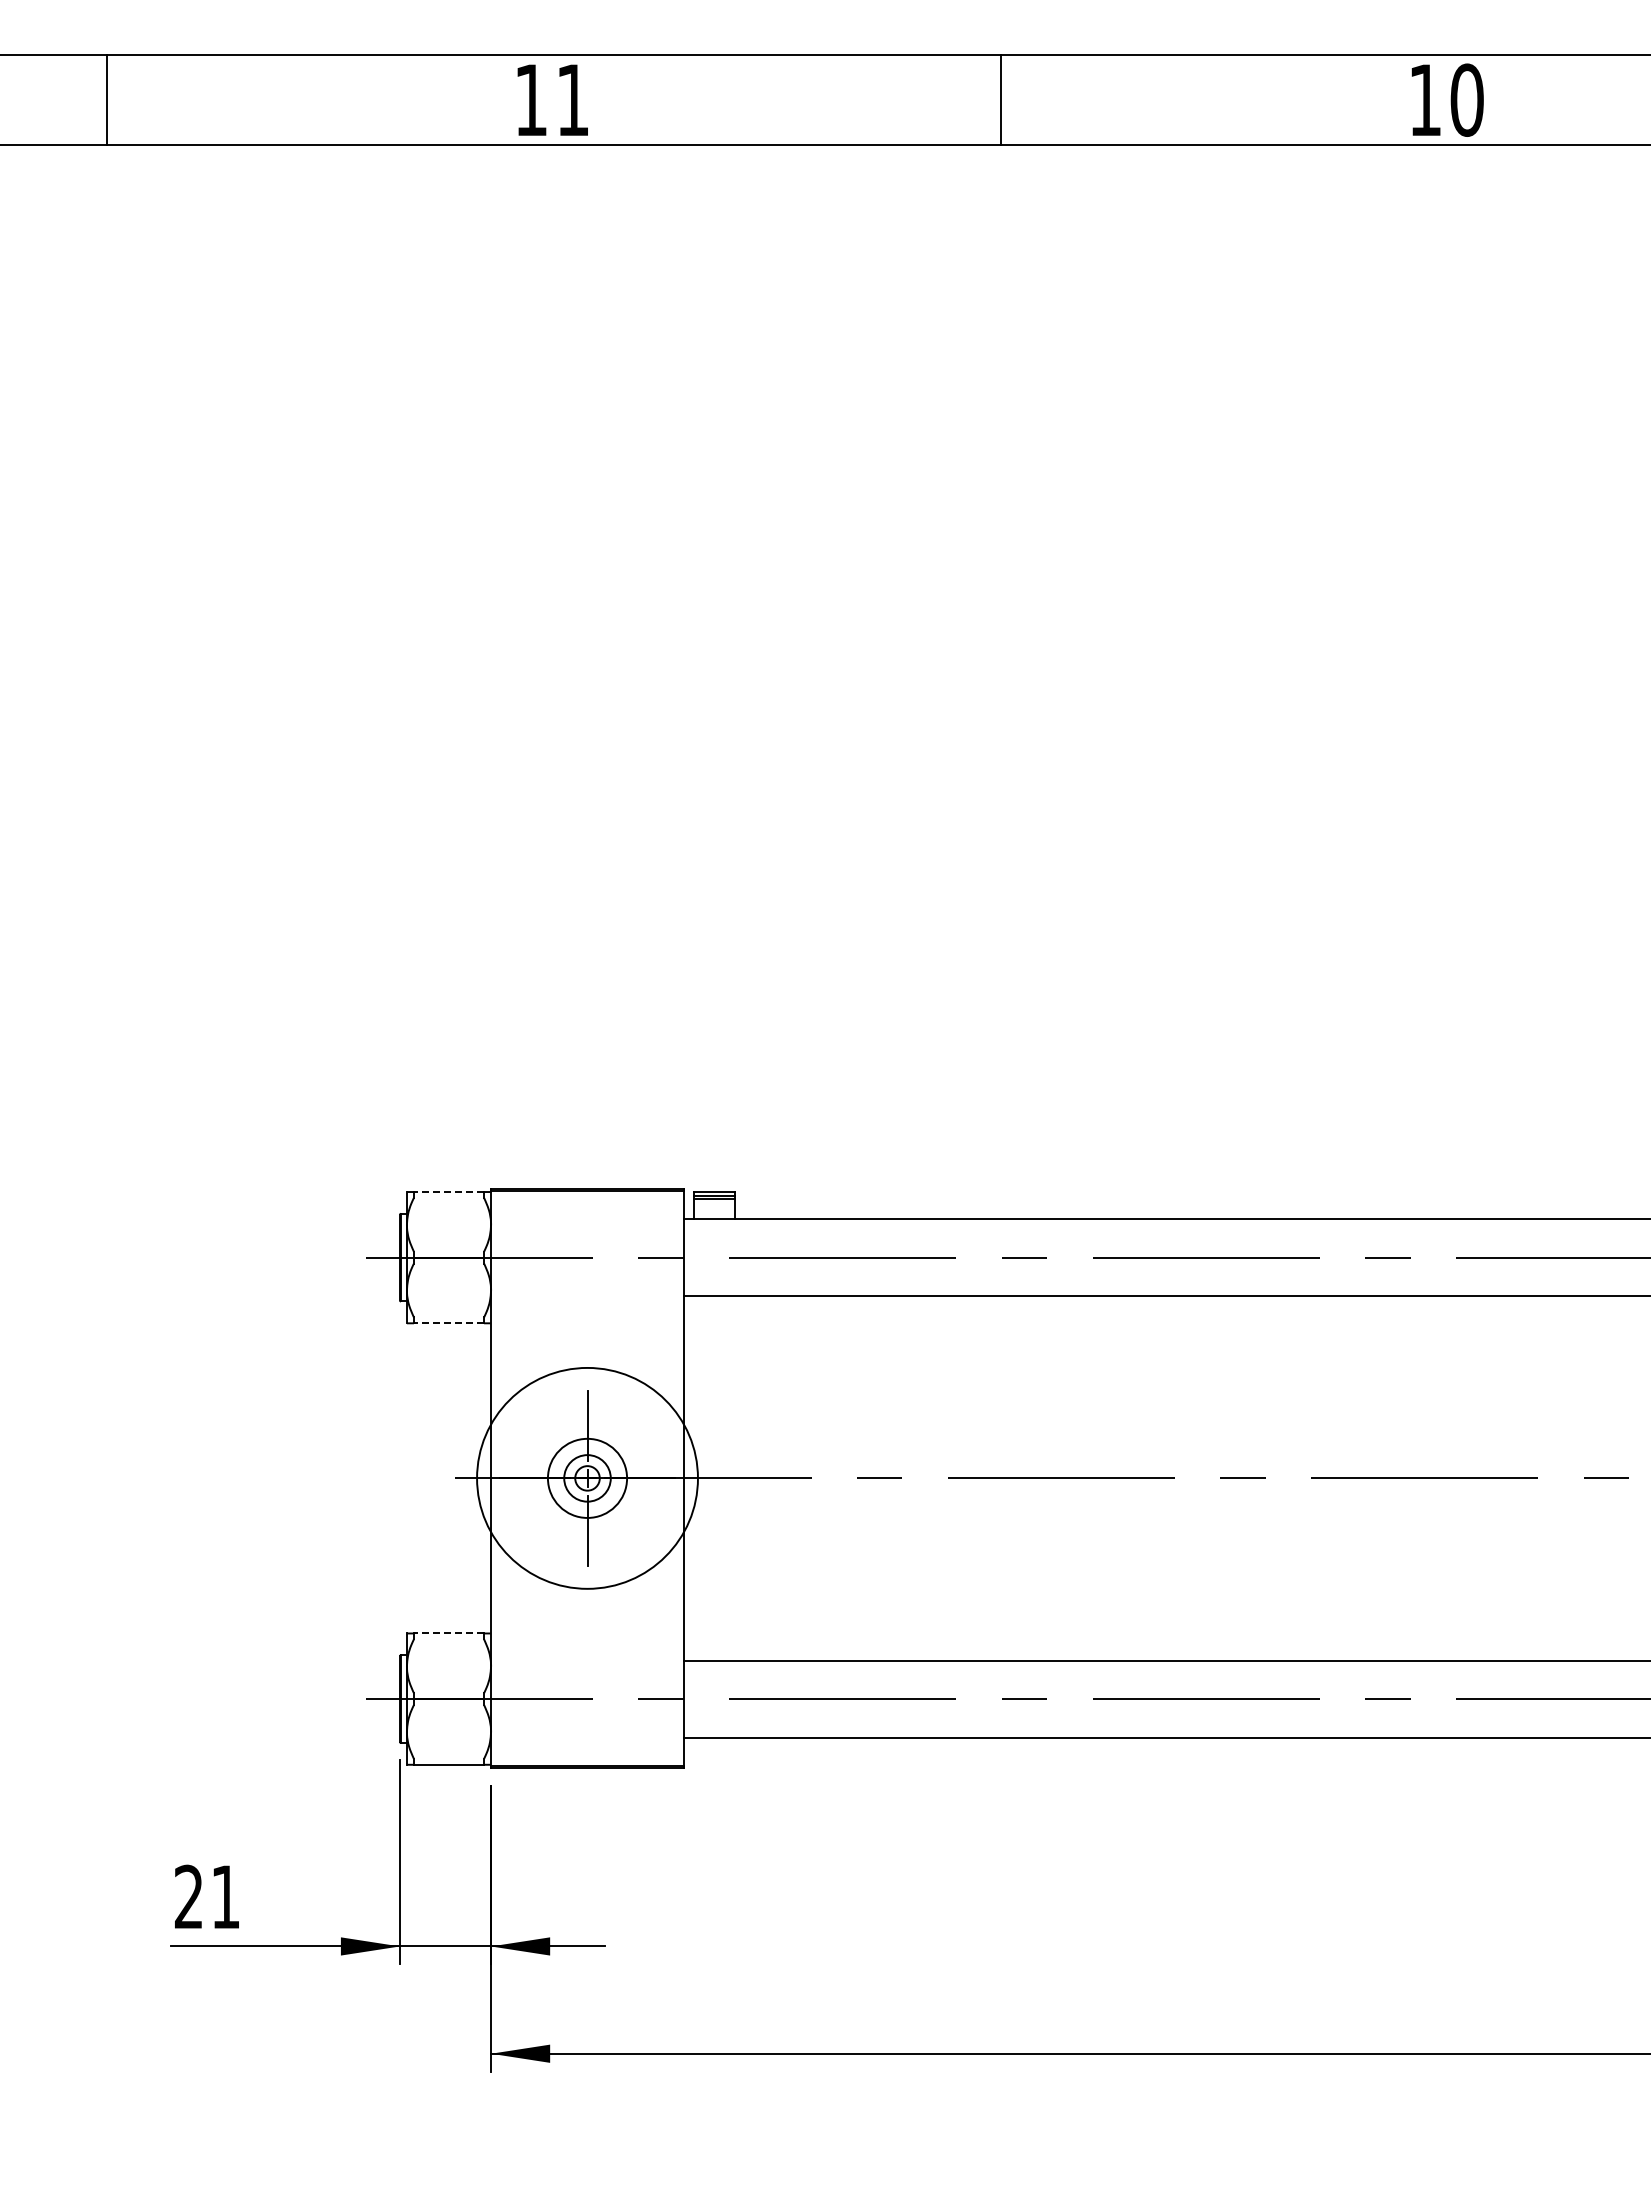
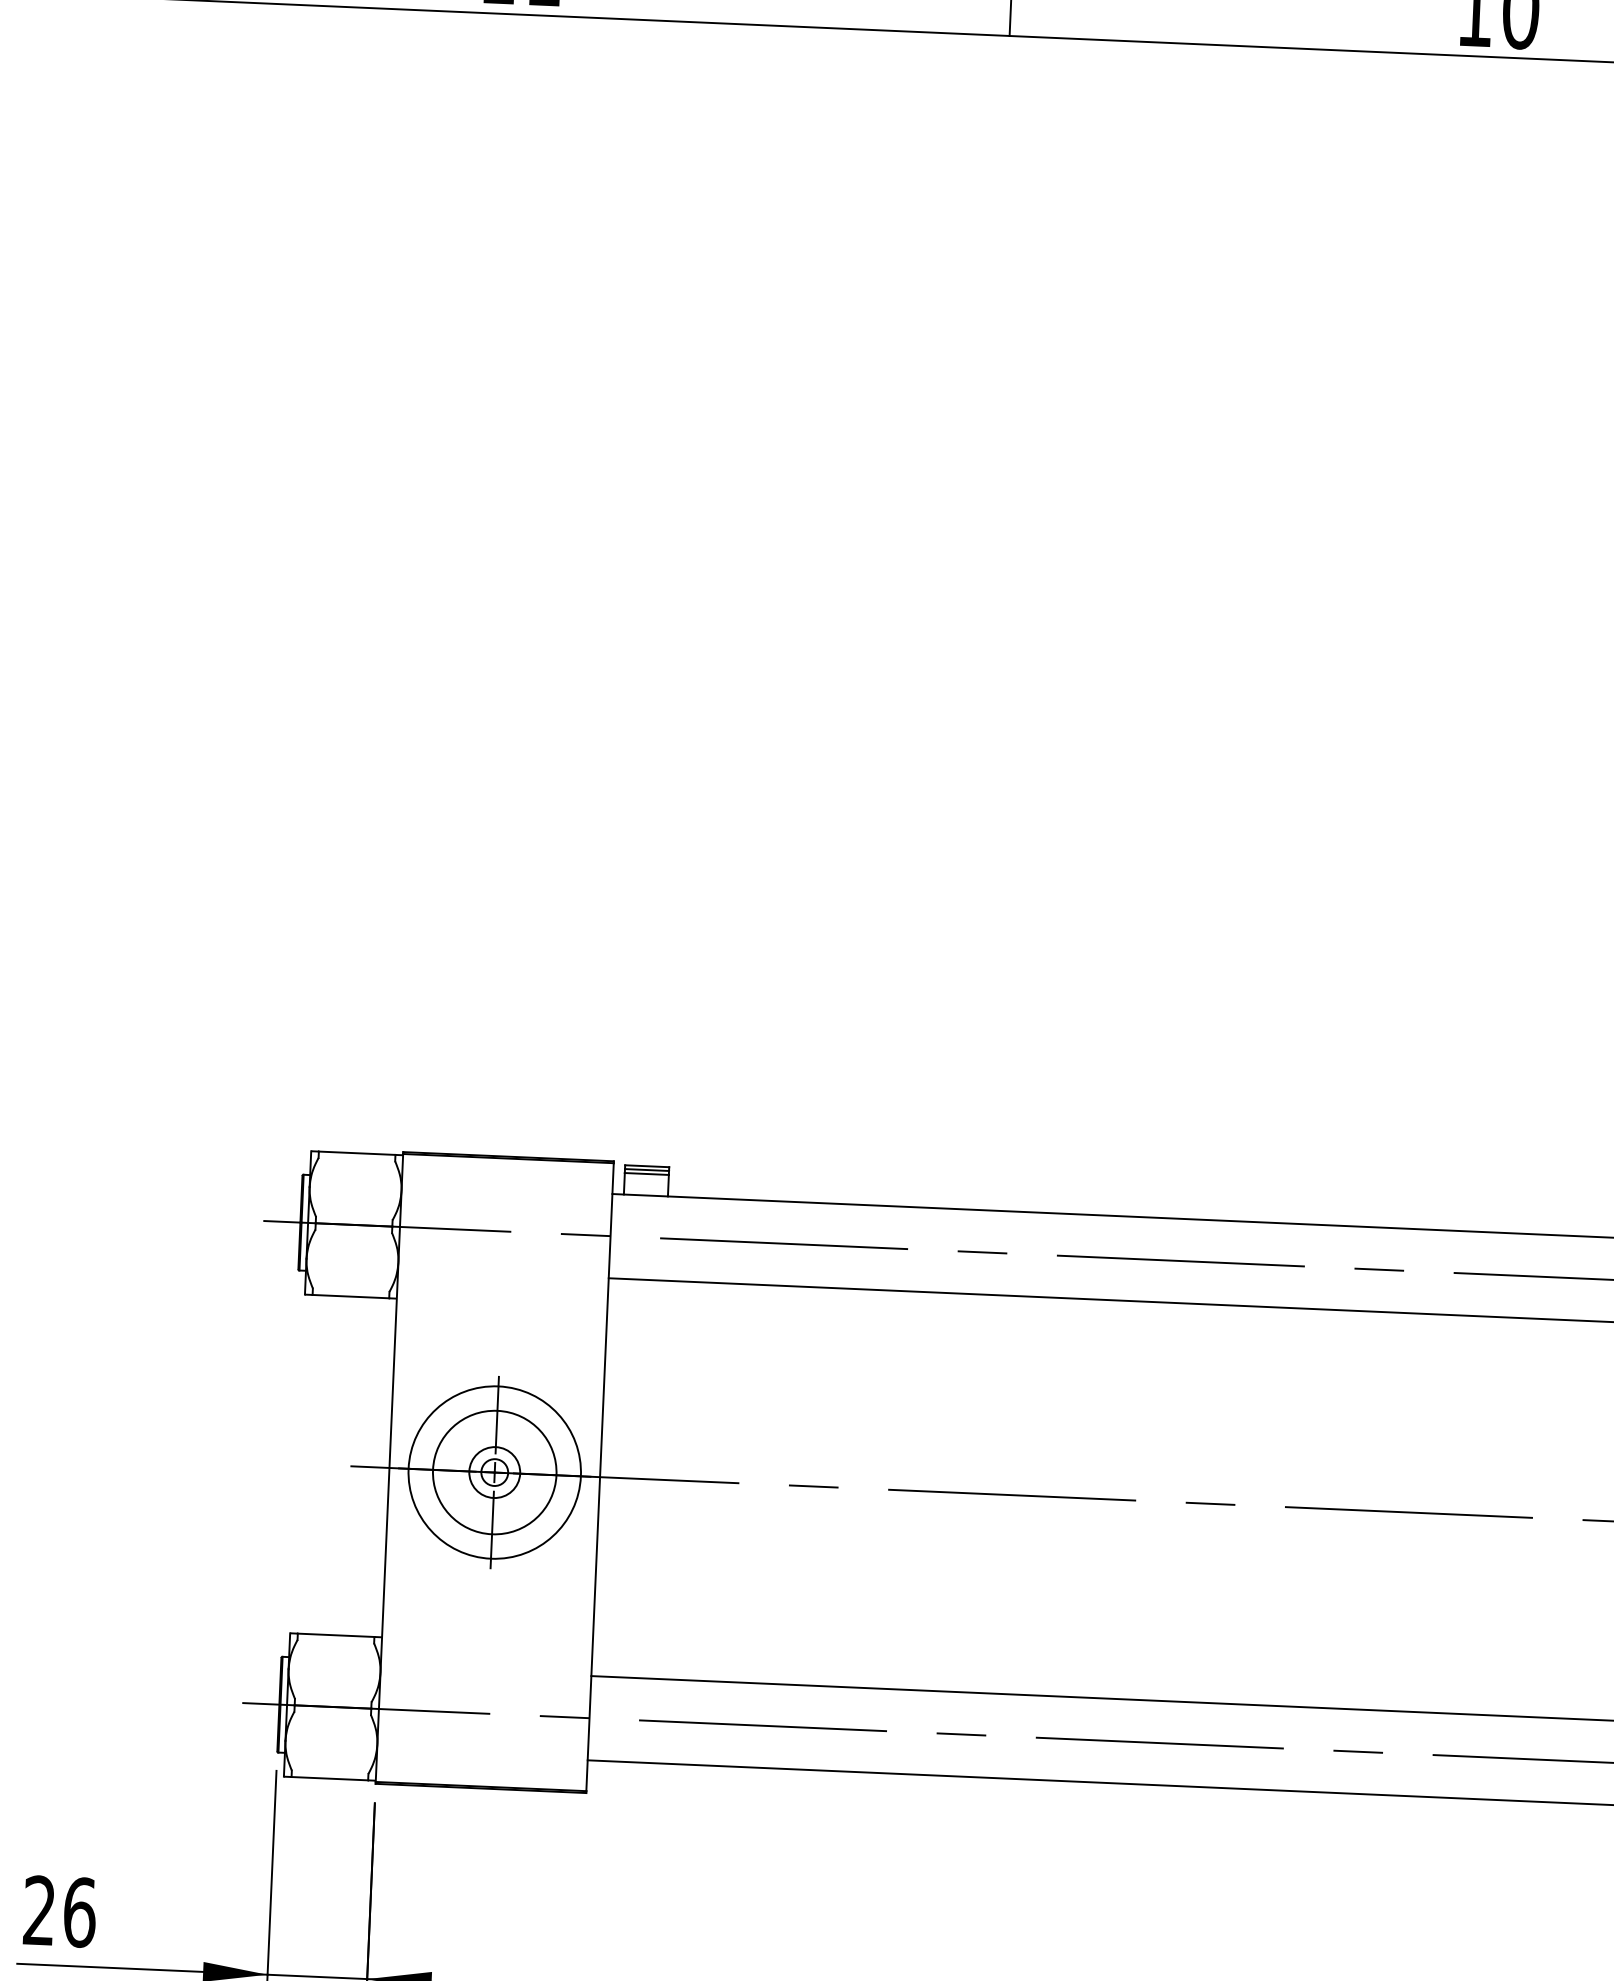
line: (448, 1192) -> (356, 1153), dashed -> solid
line: (448, 1323) -> (350, 1296), dashed -> solid
circle: (587, 1477) -> (494, 1471), size x1.43
circle: (587, 1478) -> (494, 1472), size x0.71
line: (448, 1633) -> (335, 1635), dashed -> solid
text: (225, 1896) -> (79, 1911), 21 -> 26

